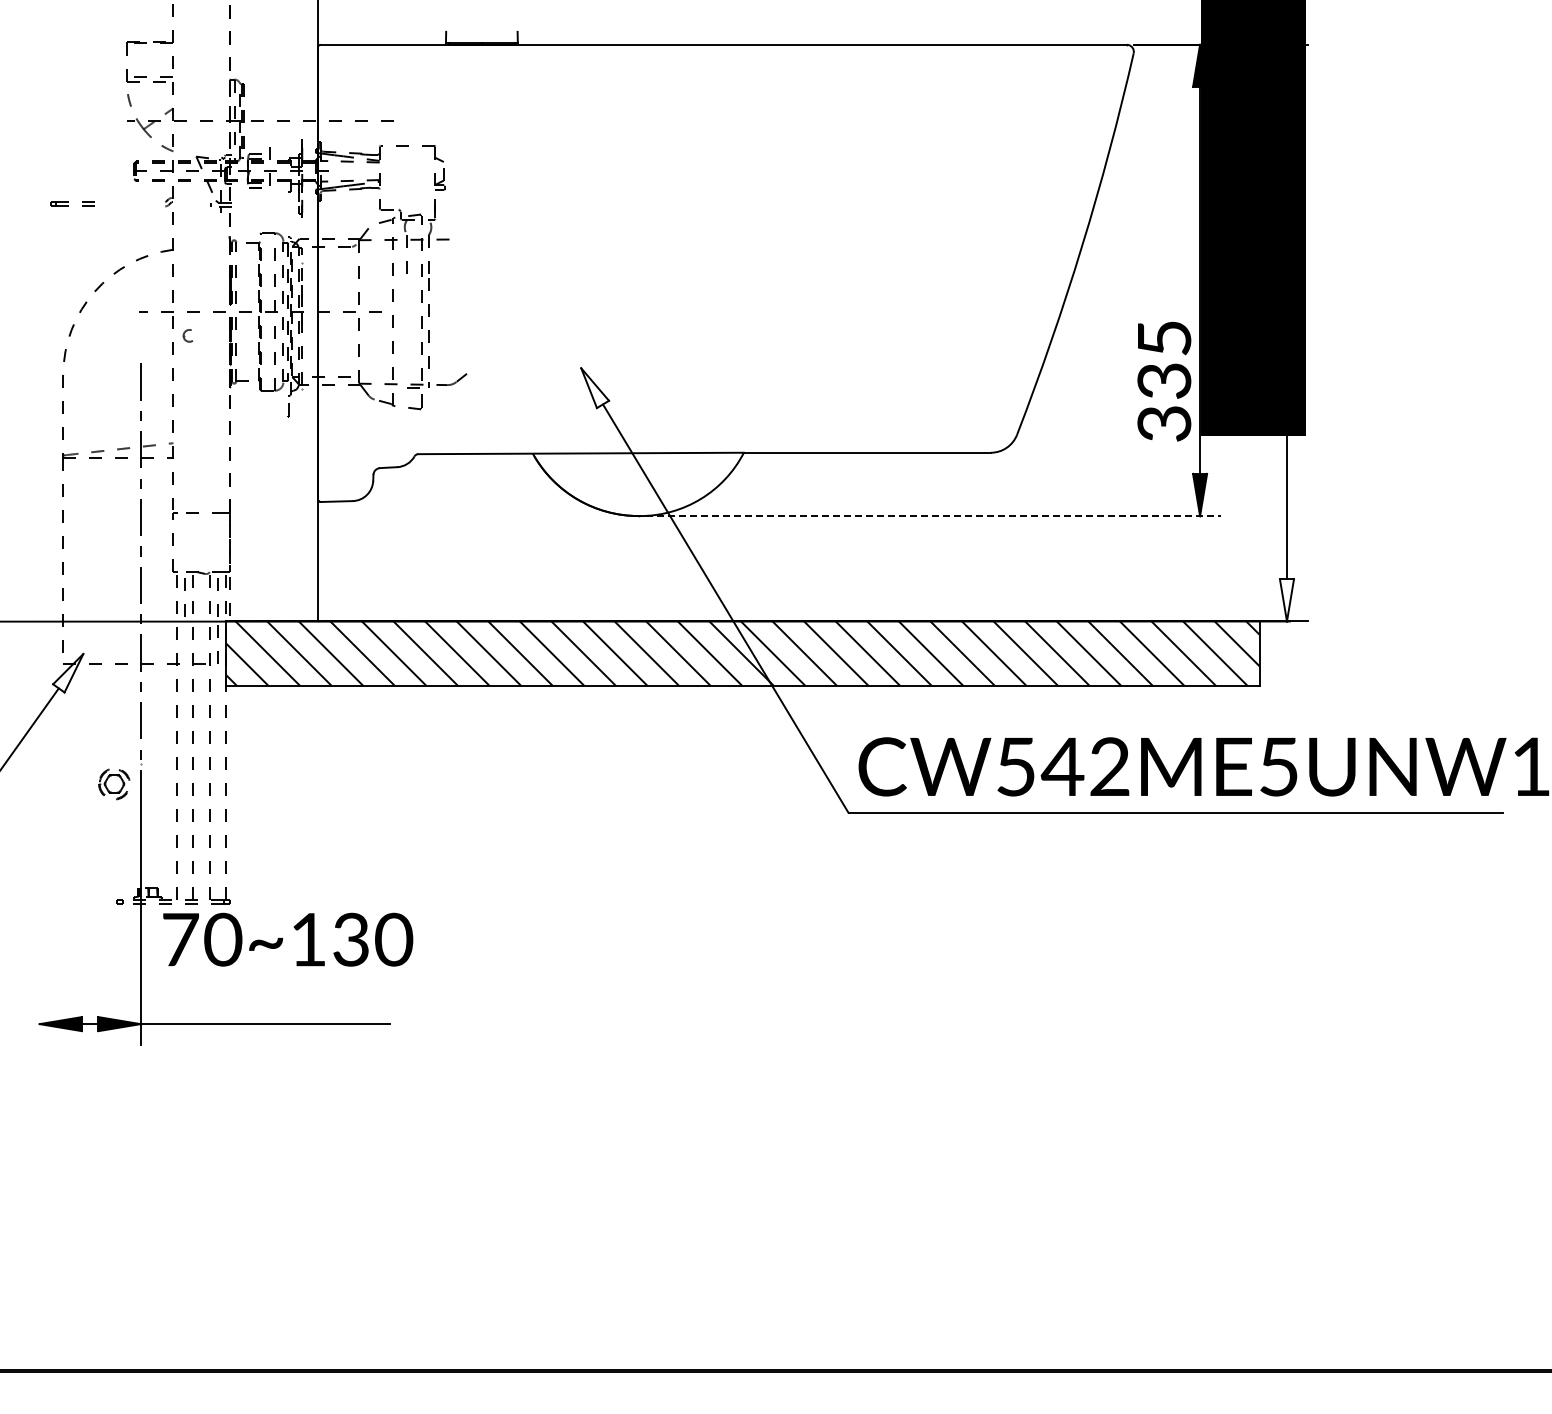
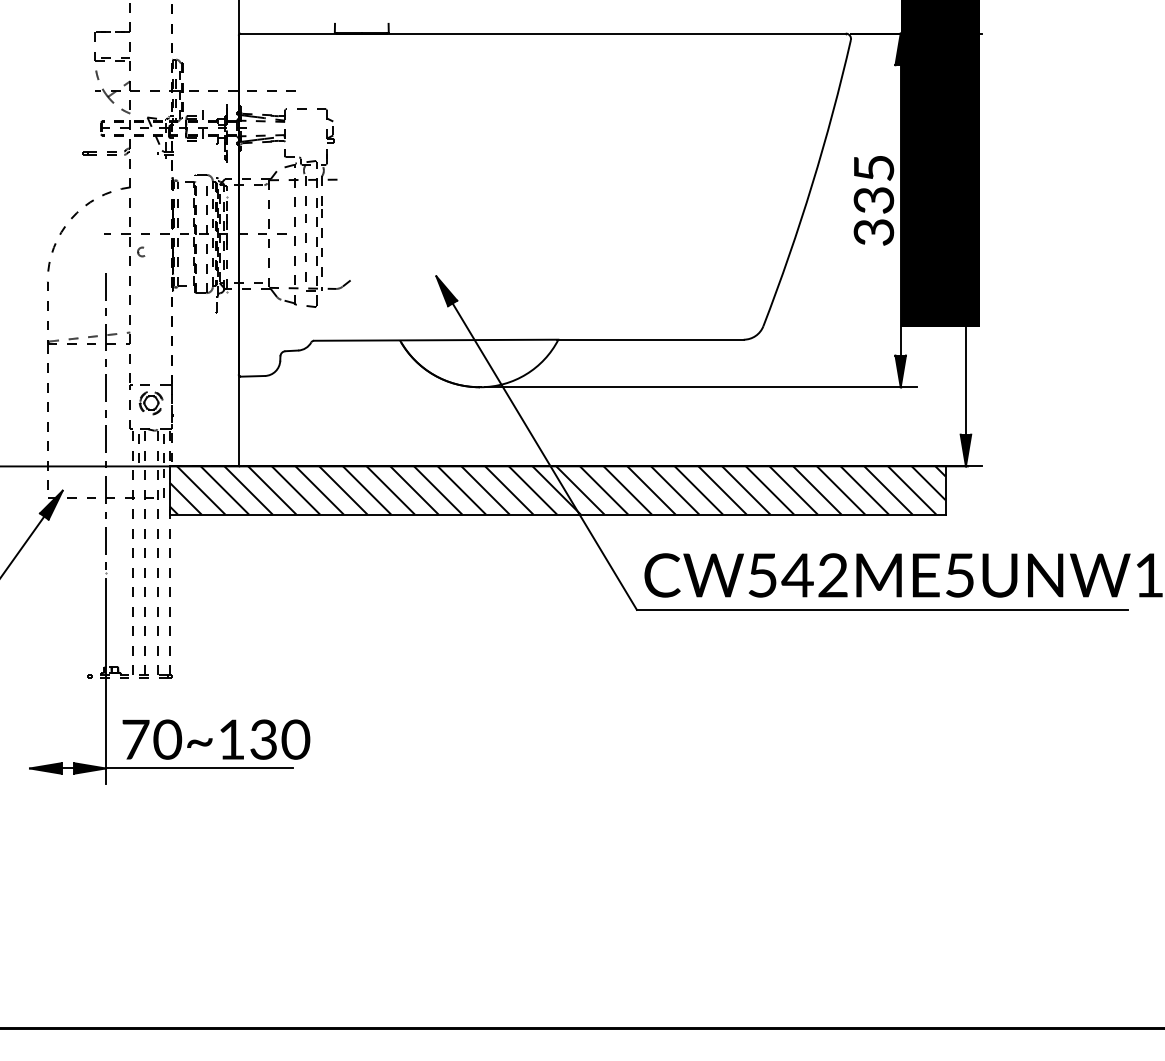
part: (72, 203) -> (99, 152), moved
line: (406, 323) -> (305, 242), added
text: (1164, 381) -> (874, 200), moved
fill: (595, 388) -> (447, 291), added
line: (933, 516) -> (700, 387), dashed -> solid
fill: (1286, 600) -> (965, 450), added
fill: (68, 673) -> (51, 505), added
part: (114, 784) -> (151, 403), moved
text: (288, 939) -> (216, 739), moved

